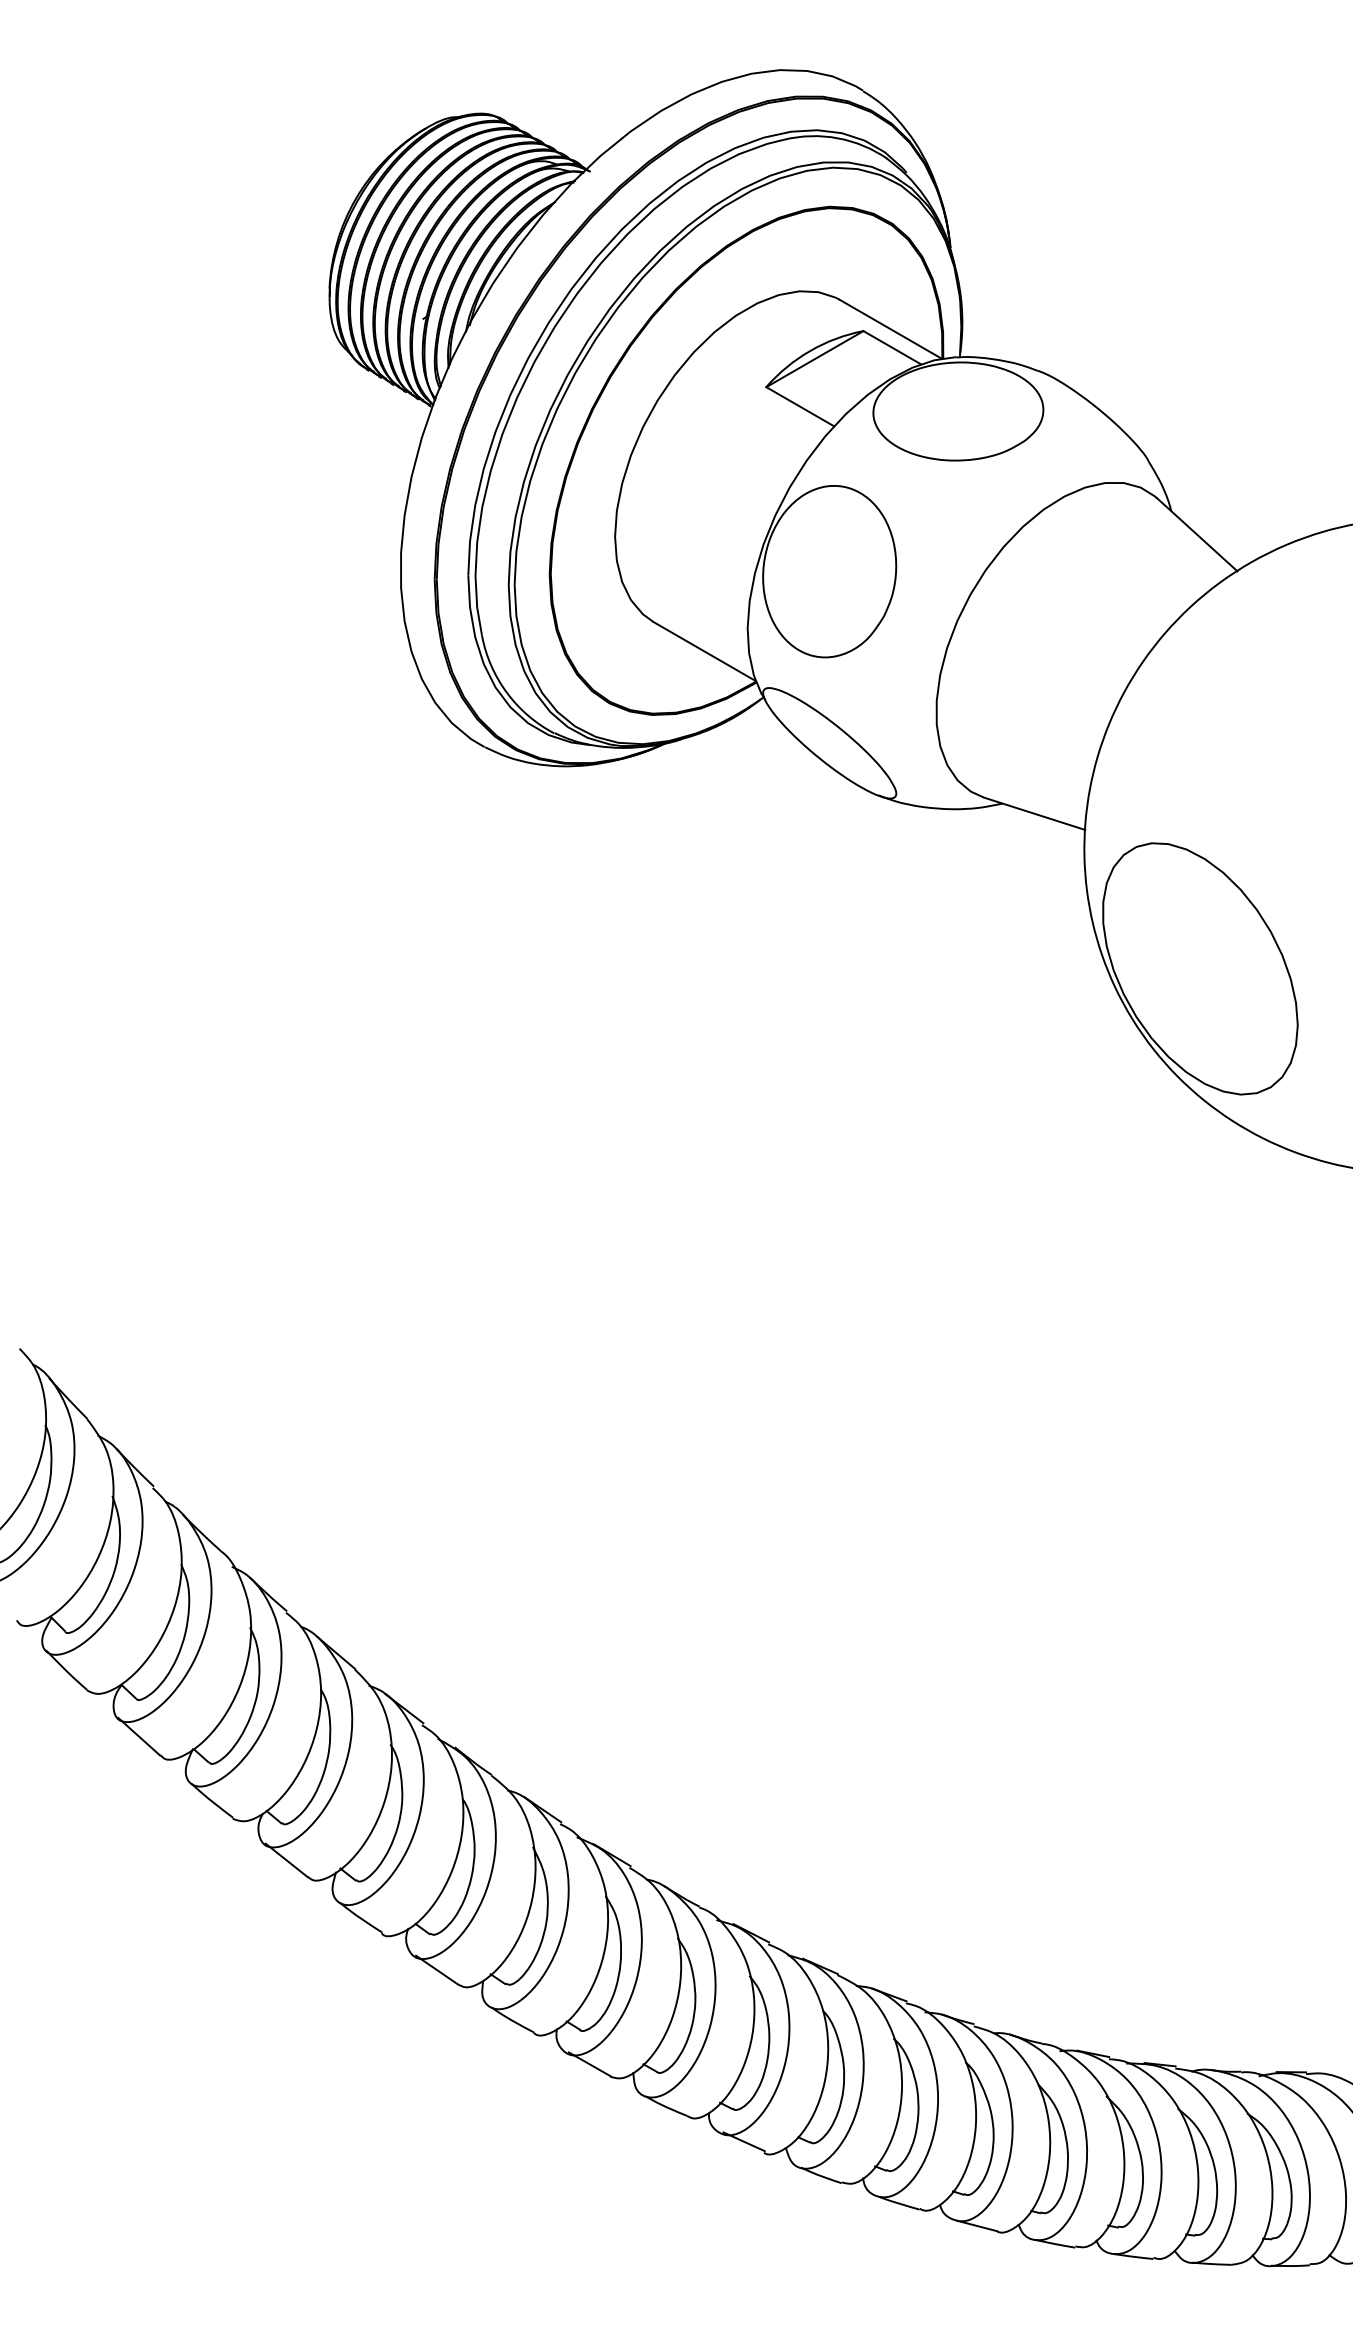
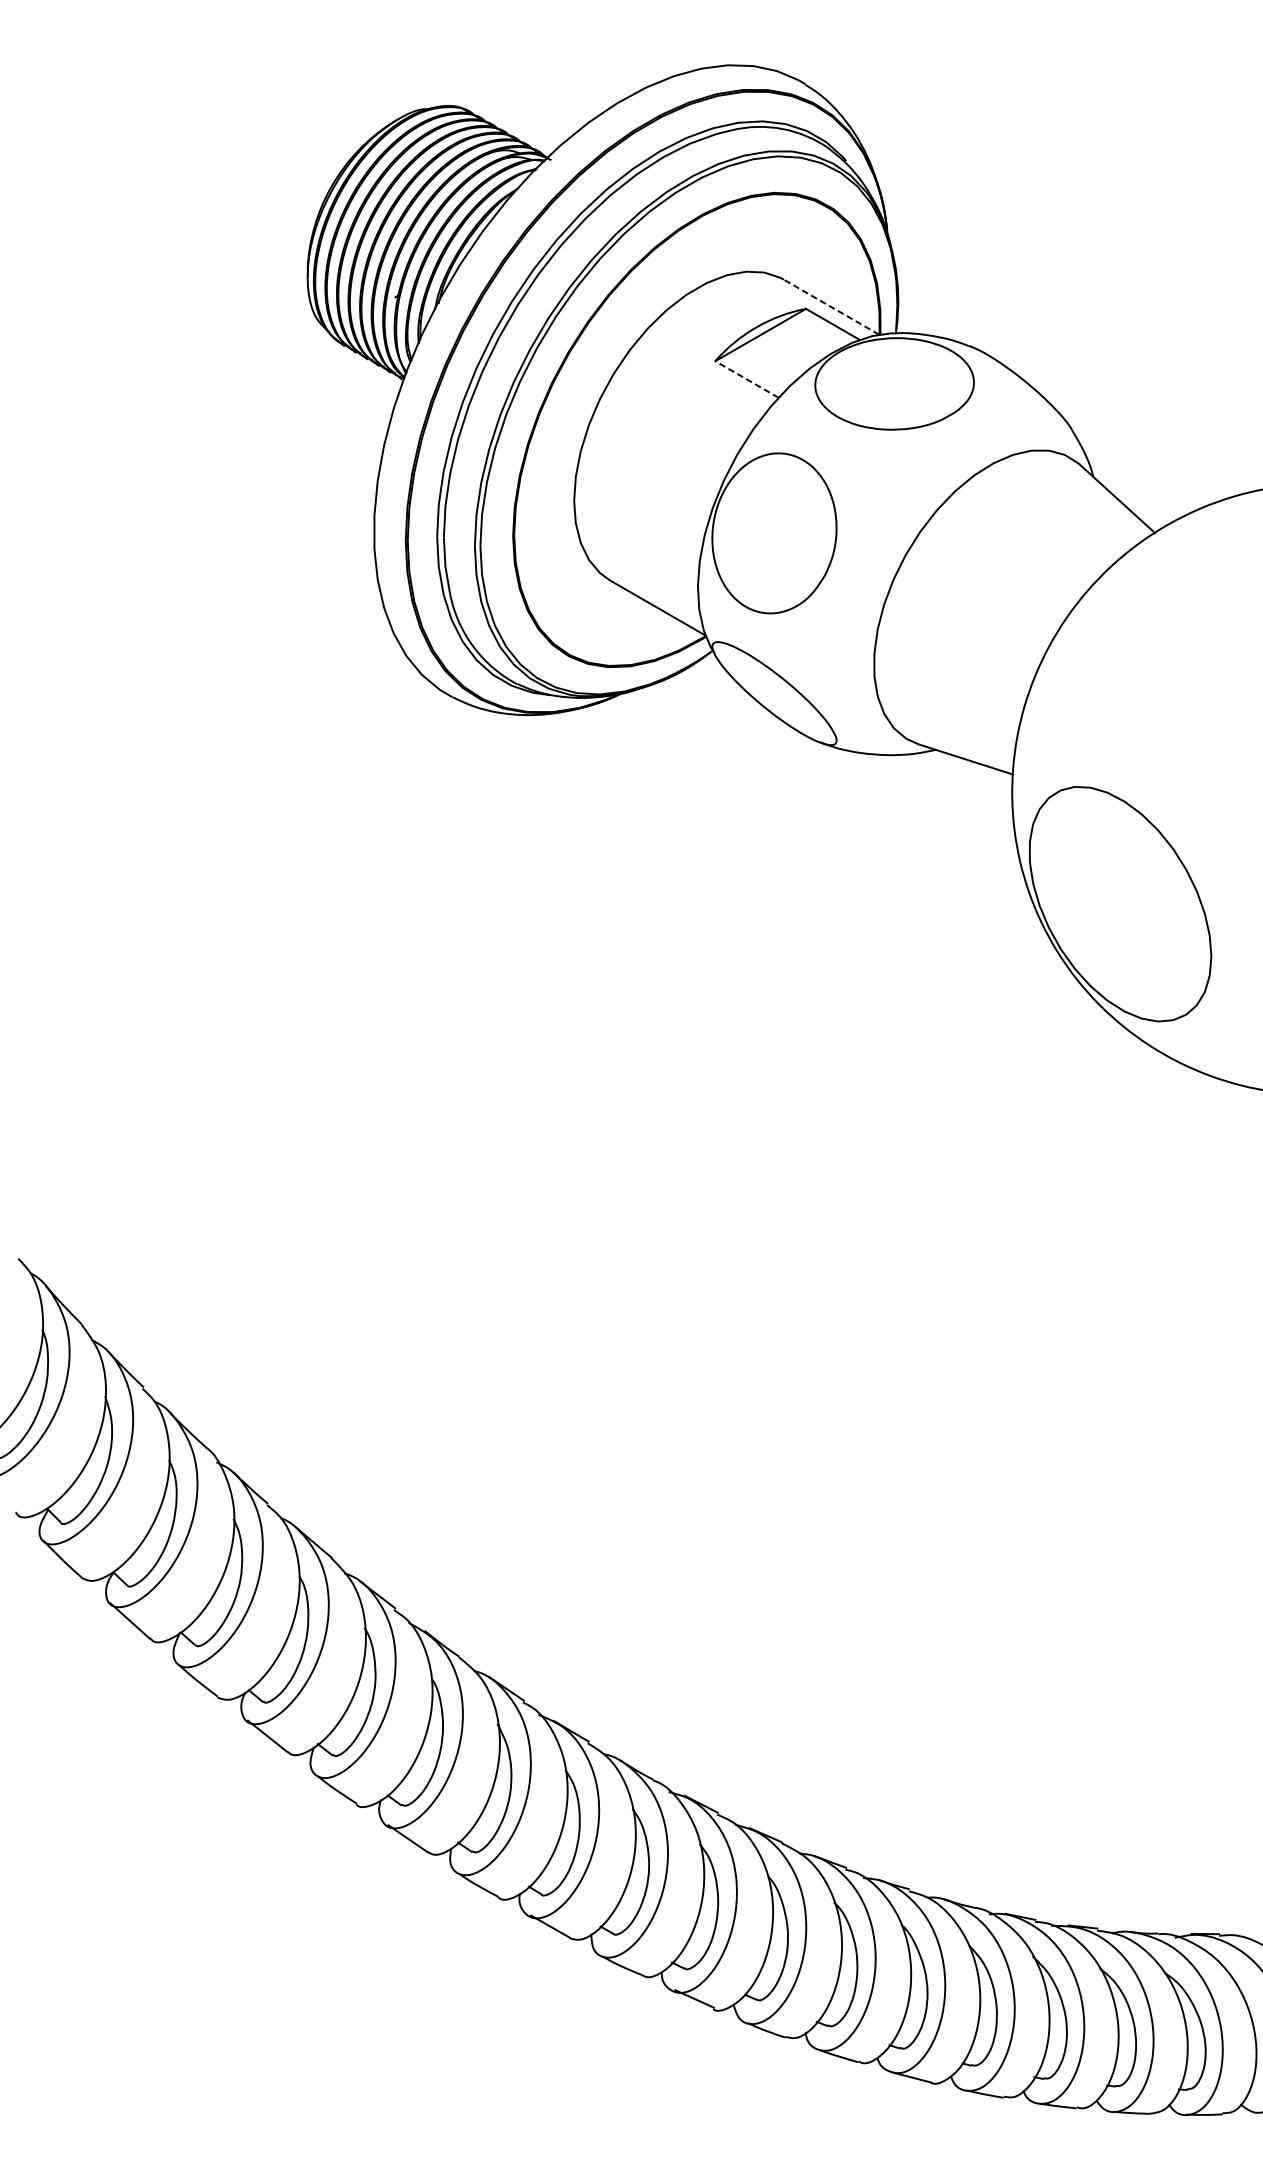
line: (890, 329) -> (831, 307), solid -> dashed
line: (799, 406) -> (746, 379), solid -> dashed

